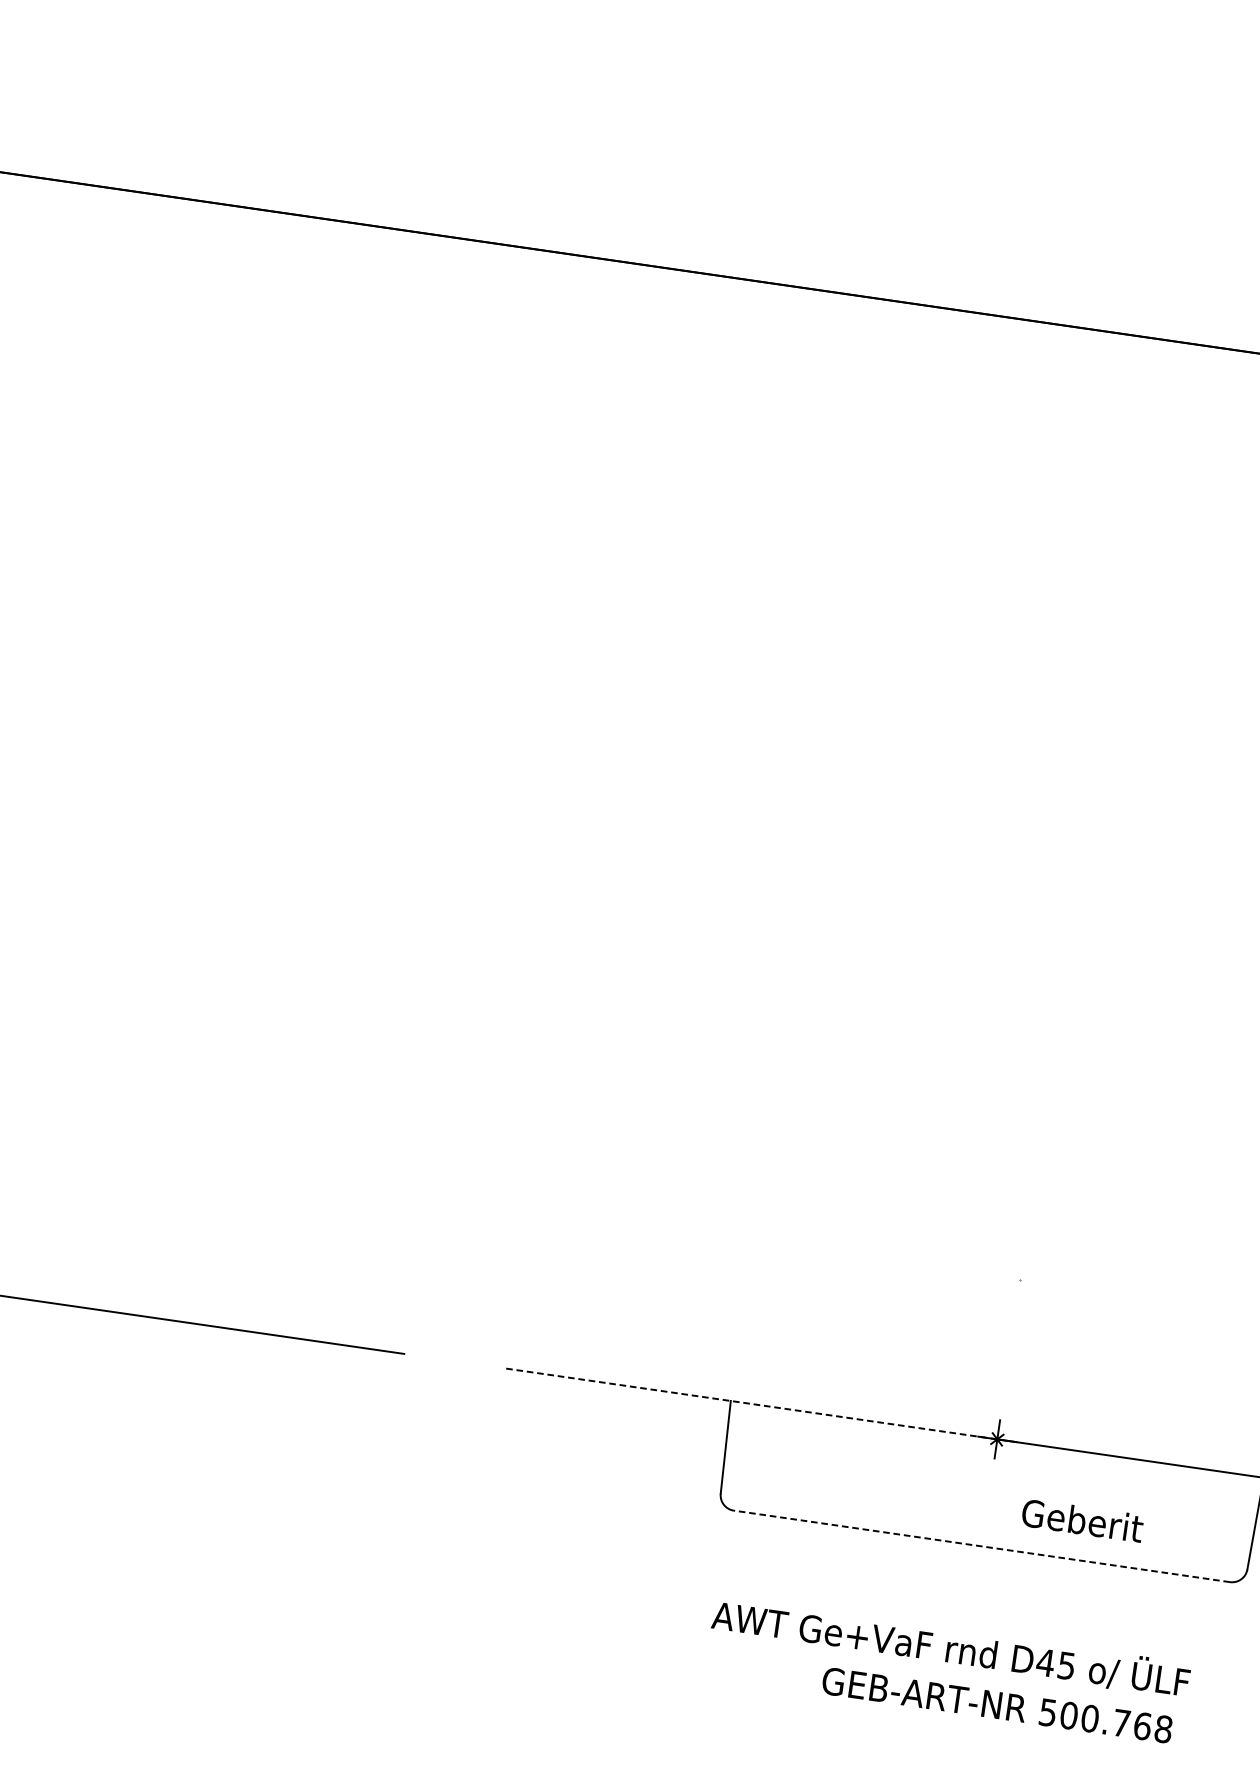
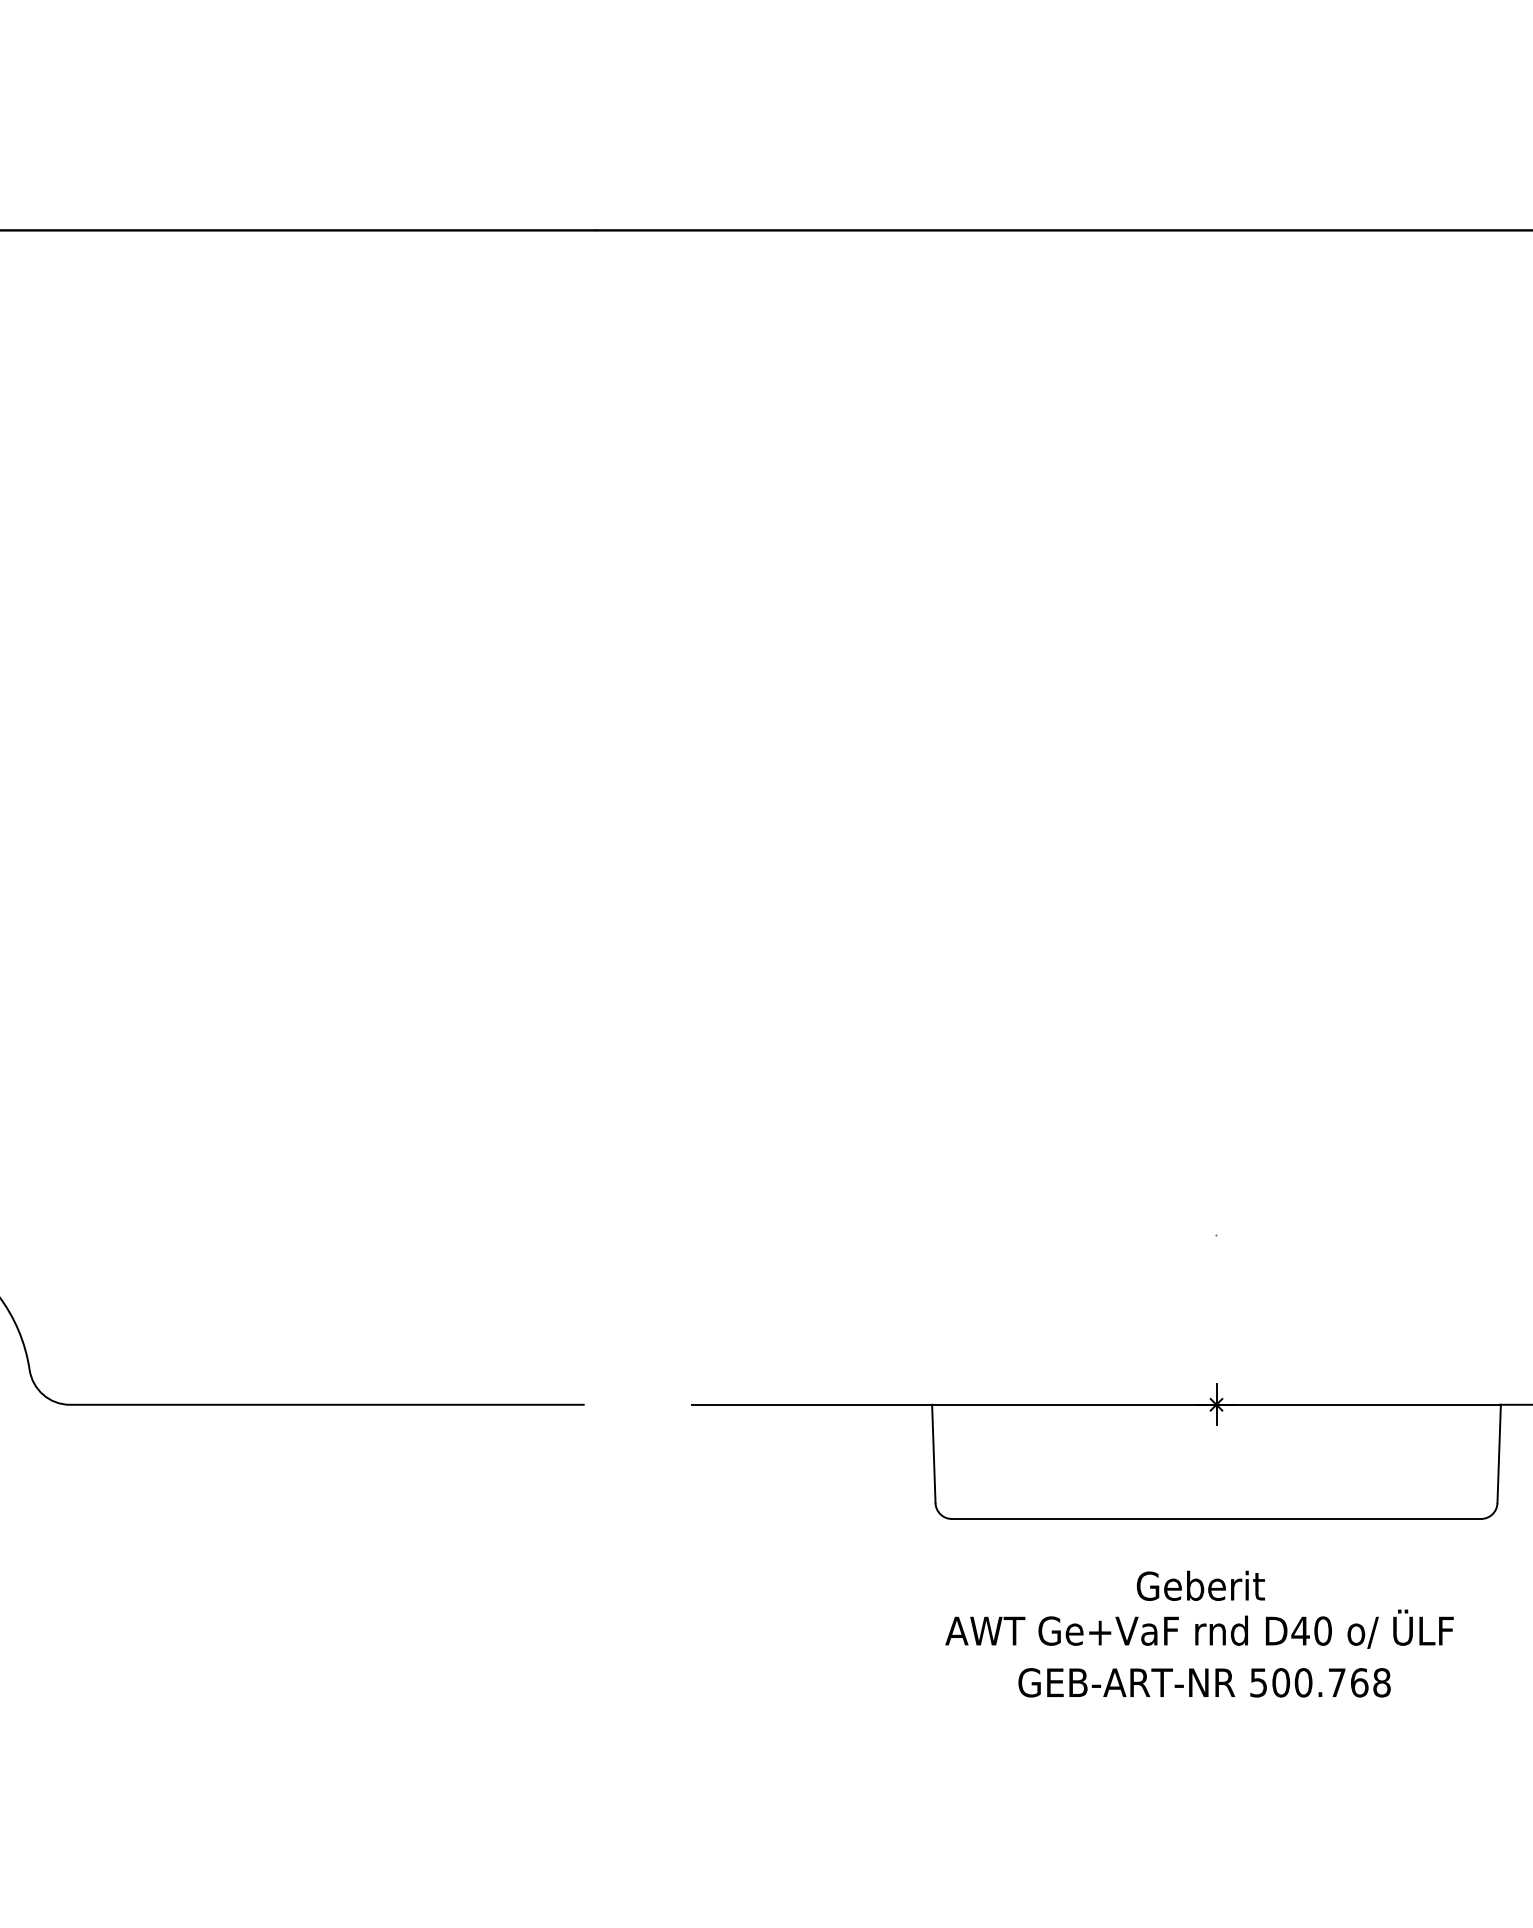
line: (751, 1403) -> (954, 1404), dashed -> solid
text: (1082, 1520) -> (1200, 1585), moved
line: (981, 1545) -> (1216, 1518), dashed -> solid
text: (1066, 1665) -> (1322, 1630), D45 -> D40
text: (997, 1705) -> (1204, 1682), moved

